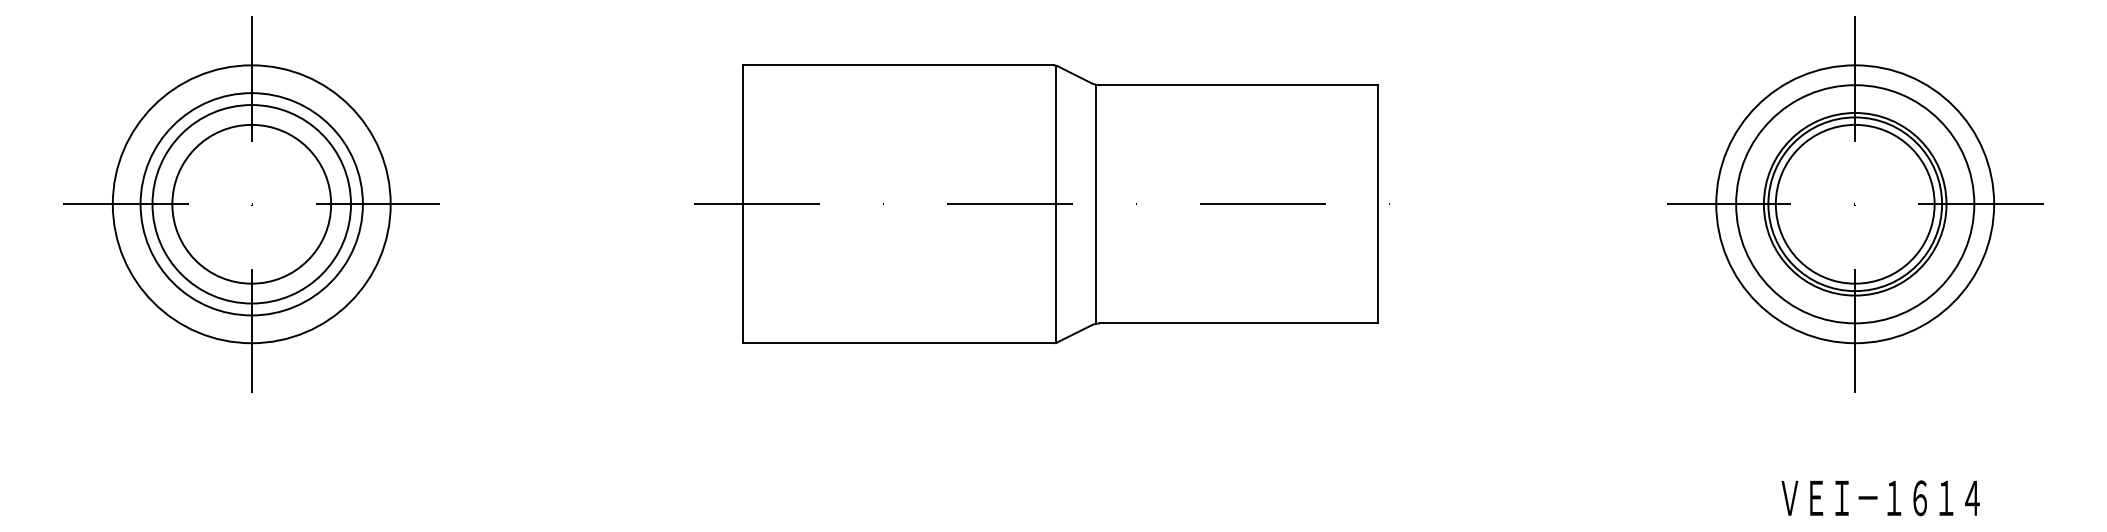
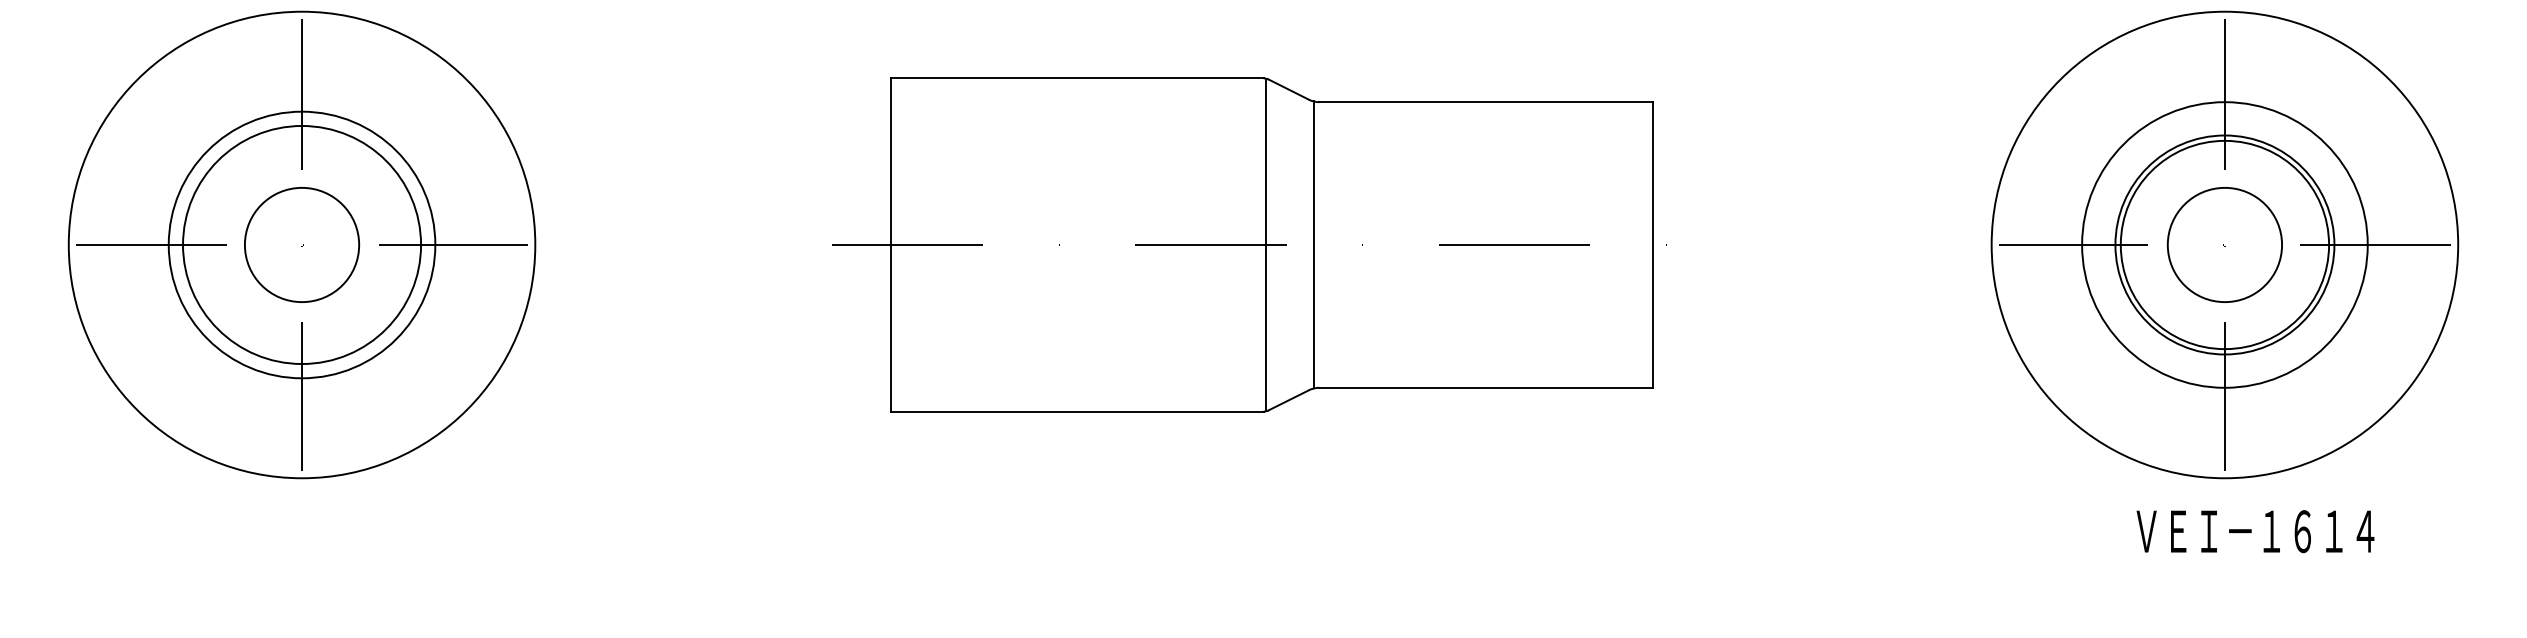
circle: (251, 203) -> (301, 244), size x0.6
circle: (1854, 203) -> (2224, 244), size x0.6
circle: (251, 204) -> (301, 245), size x1.4
circle: (1855, 204) -> (2225, 245), size x1.4
text: (1880, 498) -> (2255, 531), moved

